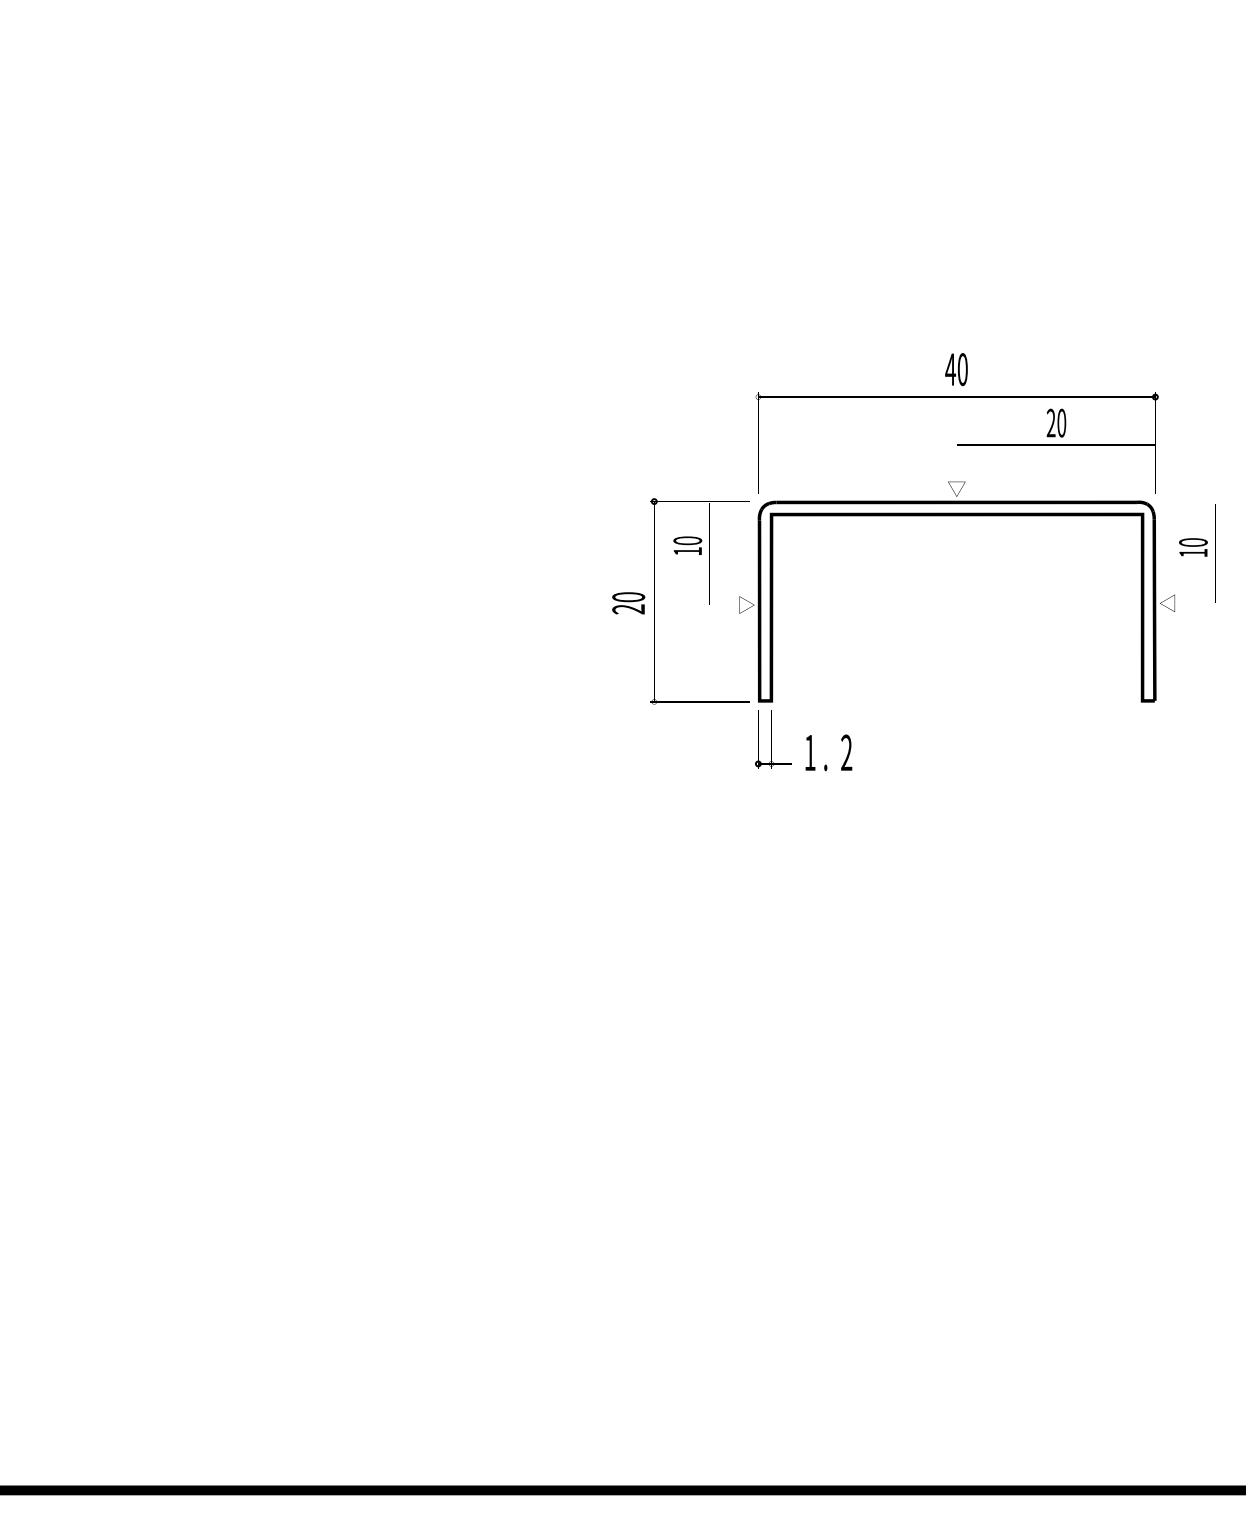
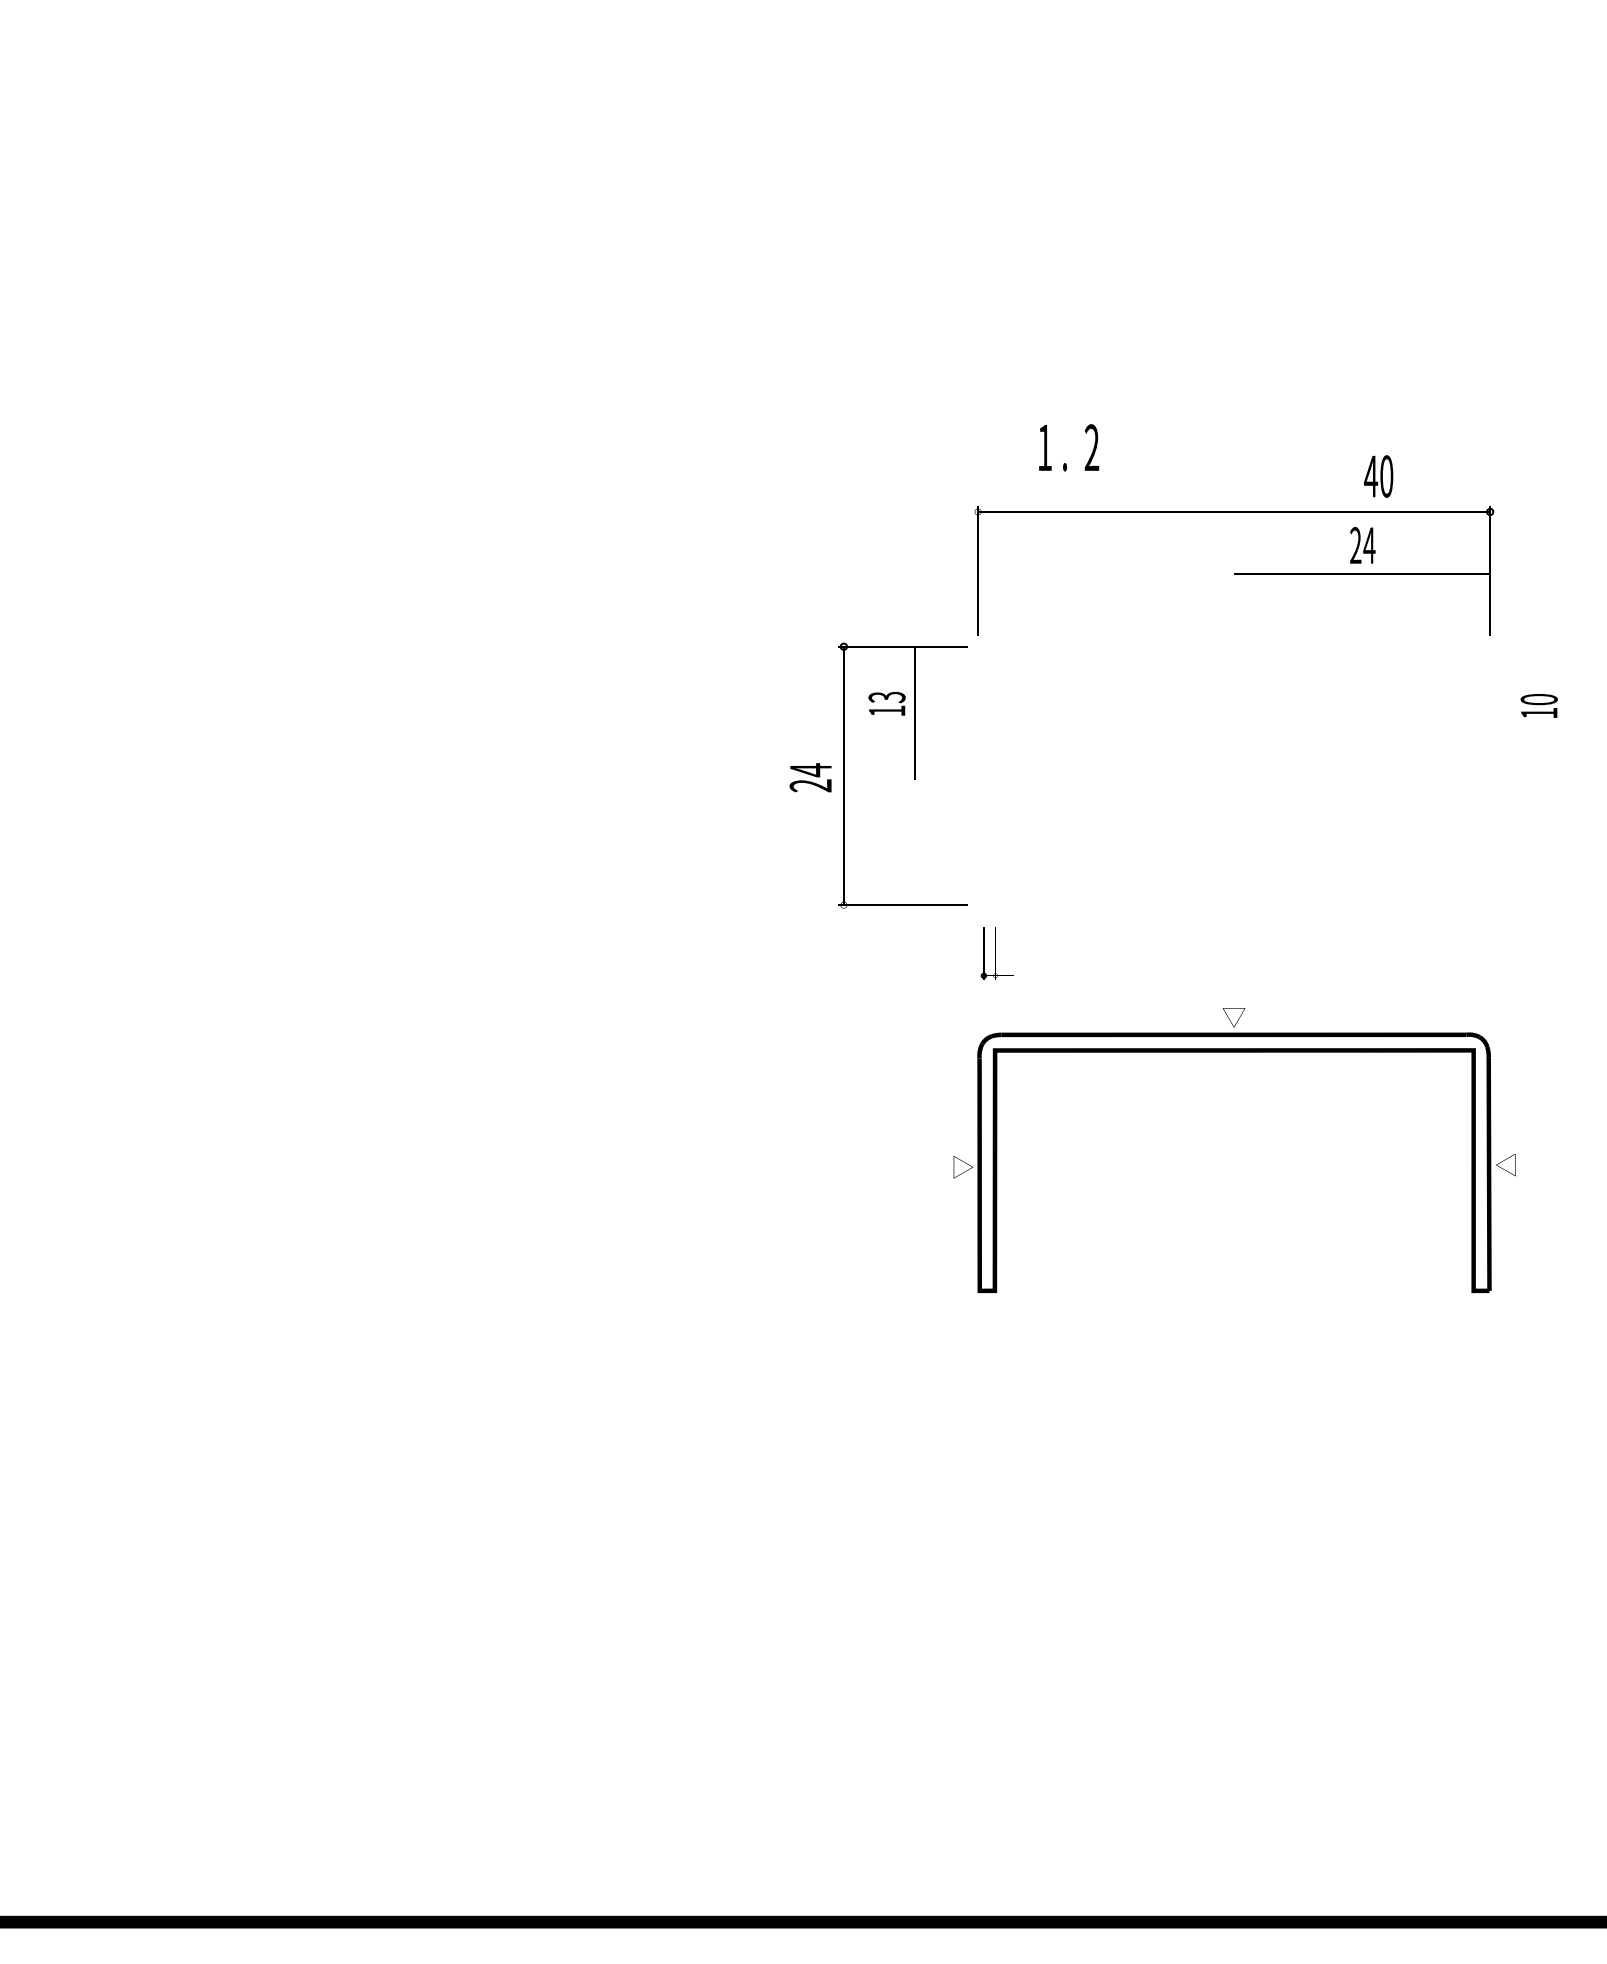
text: (956, 369) -> (1378, 476), moved
text: (1061, 423) -> (1369, 545), 20 -> 24
part: (957, 516) -> (1234, 1052), moved
text: (687, 540) -> (886, 697), 10 -> 13
line: (1215, 553) -> (1567, 713), removed
text: (628, 597) -> (810, 770), 20 -> 24
part: (773, 739) -> (997, 953), size x0.7
text: (829, 752) -> (1069, 447), moved

